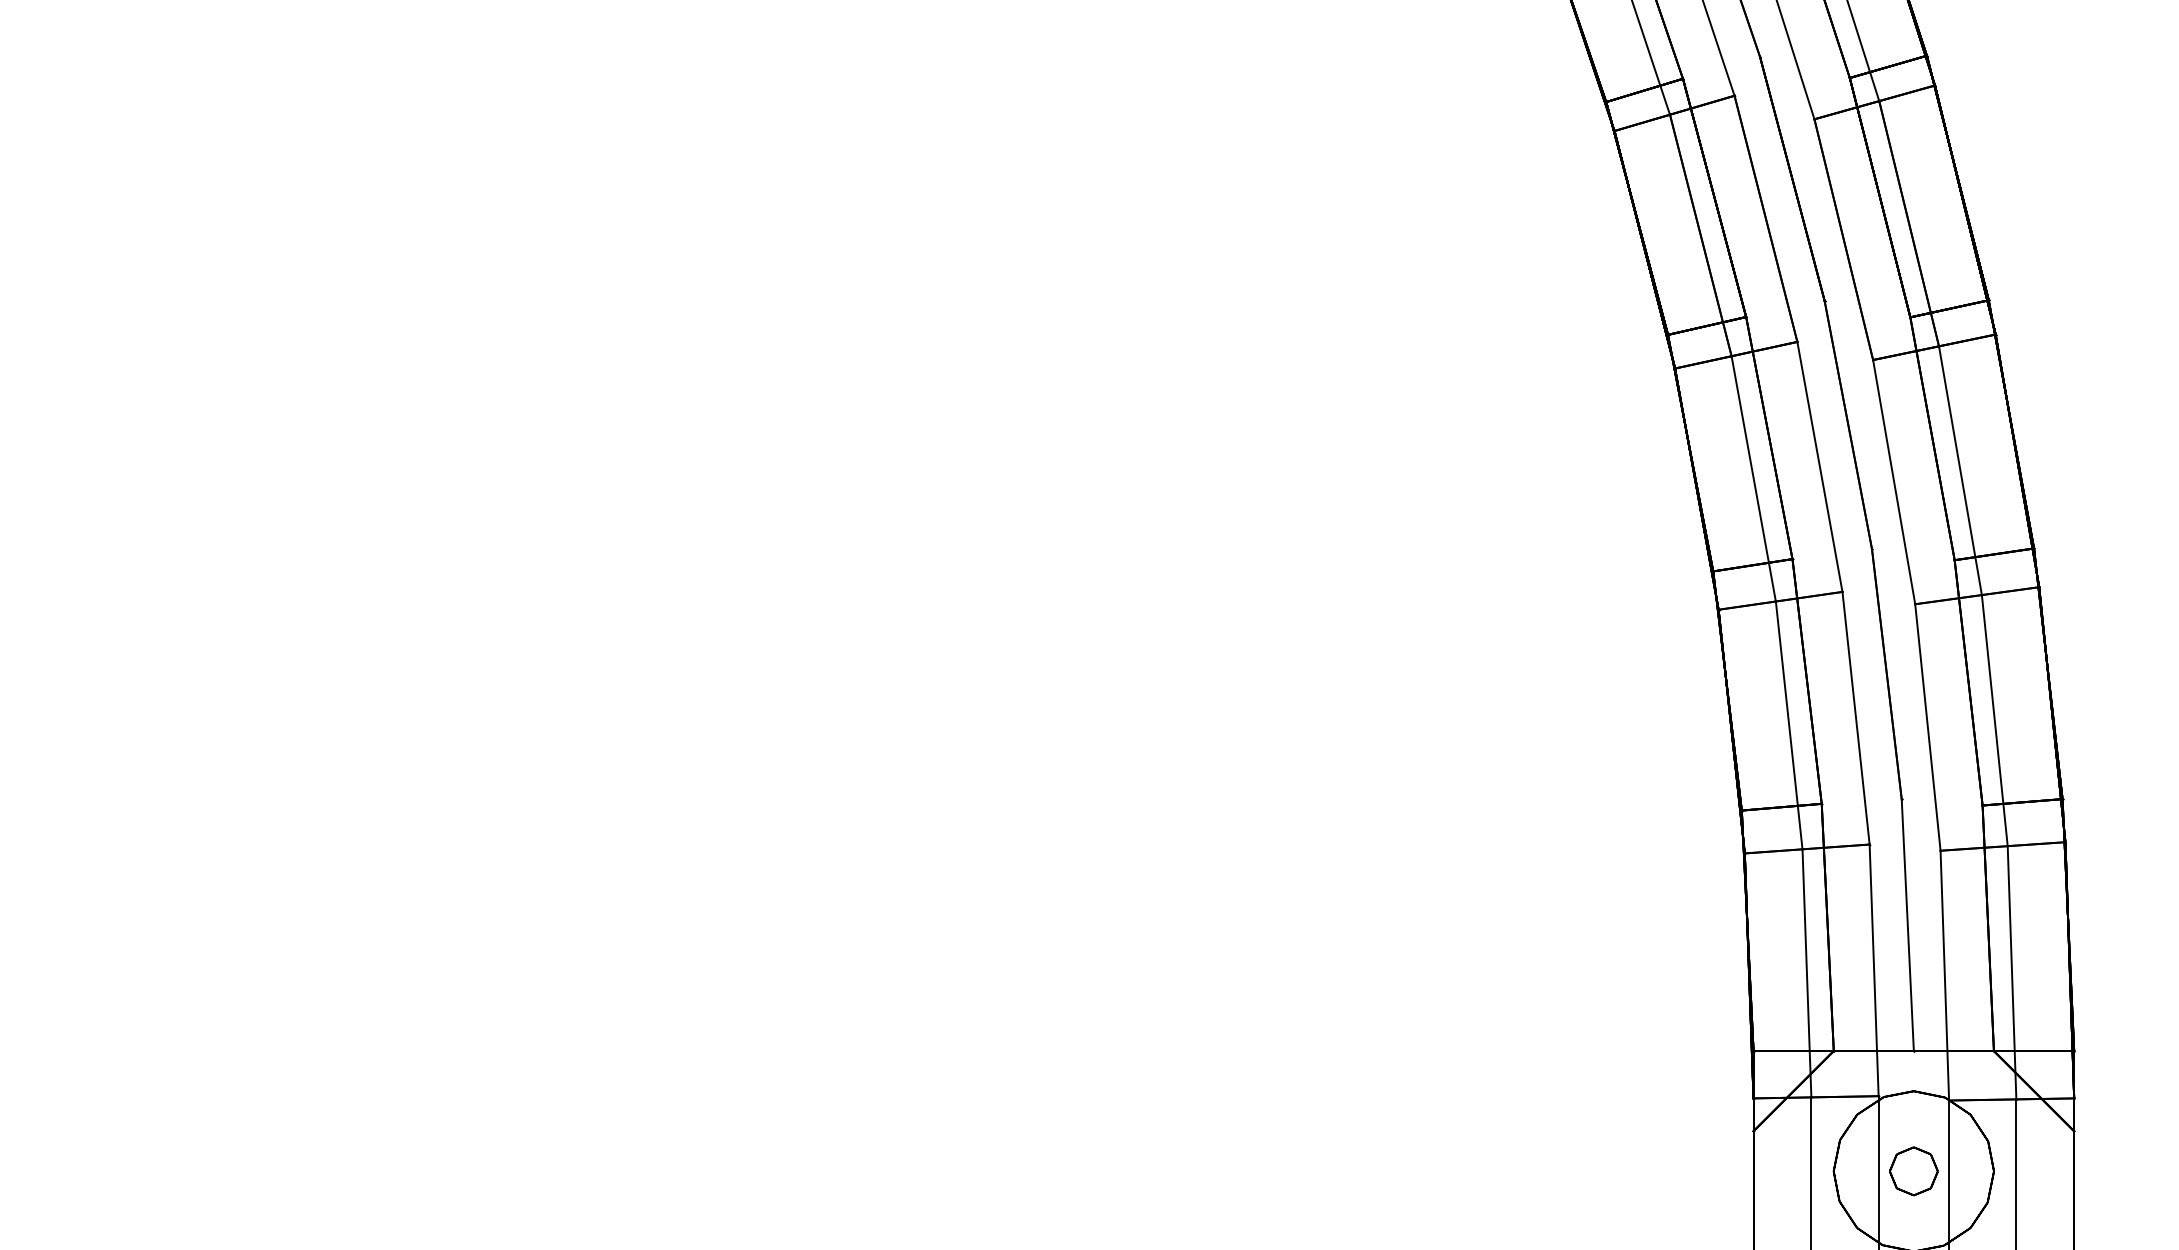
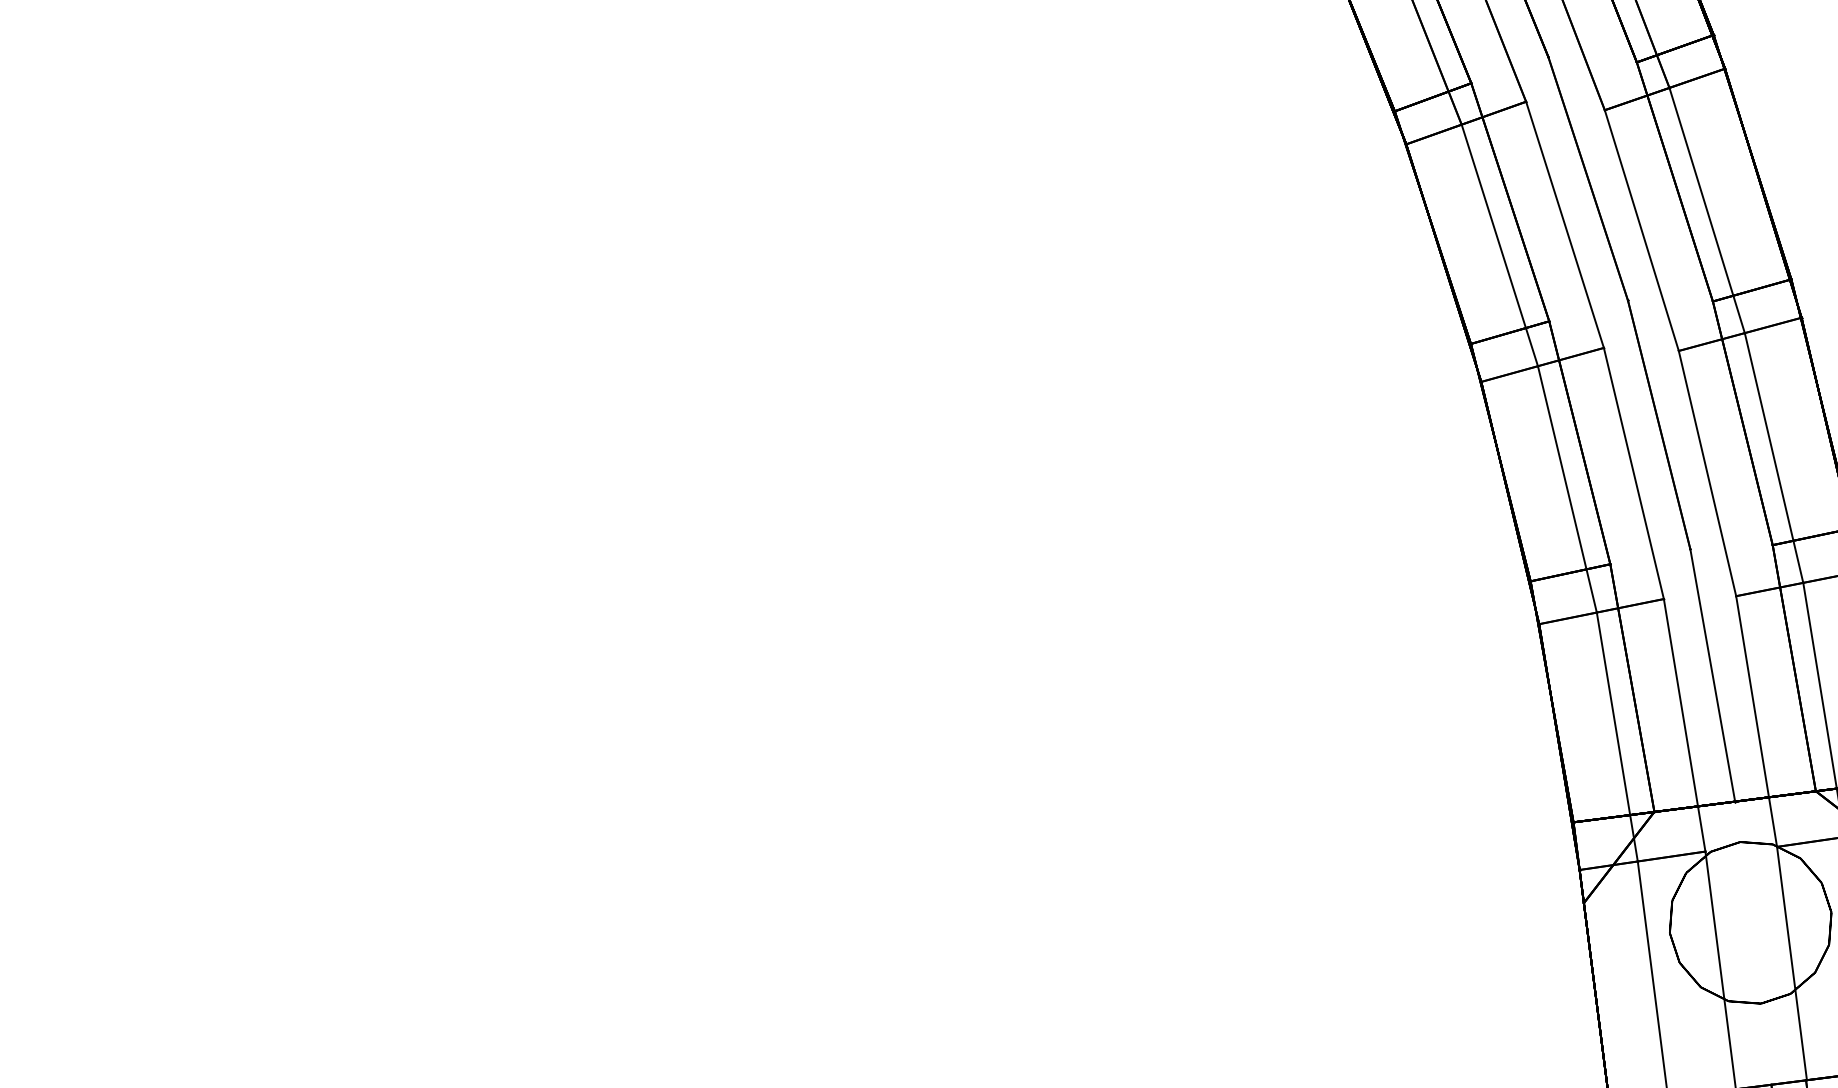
part: (1913, 1171) -> (1750, 923), removed

